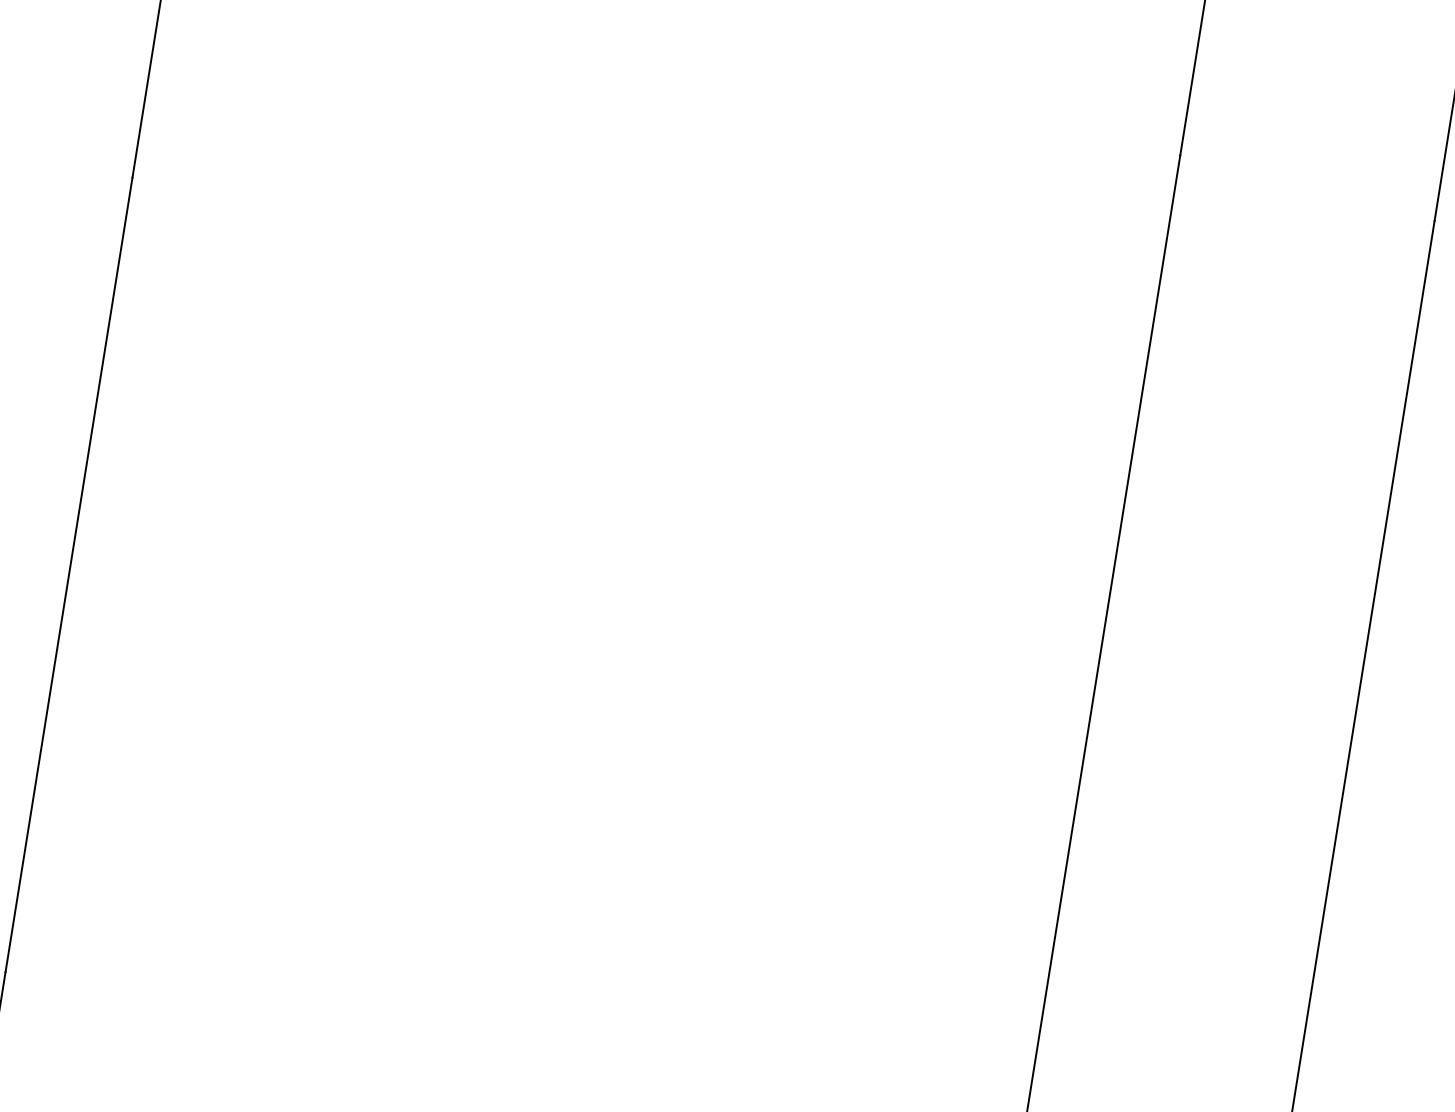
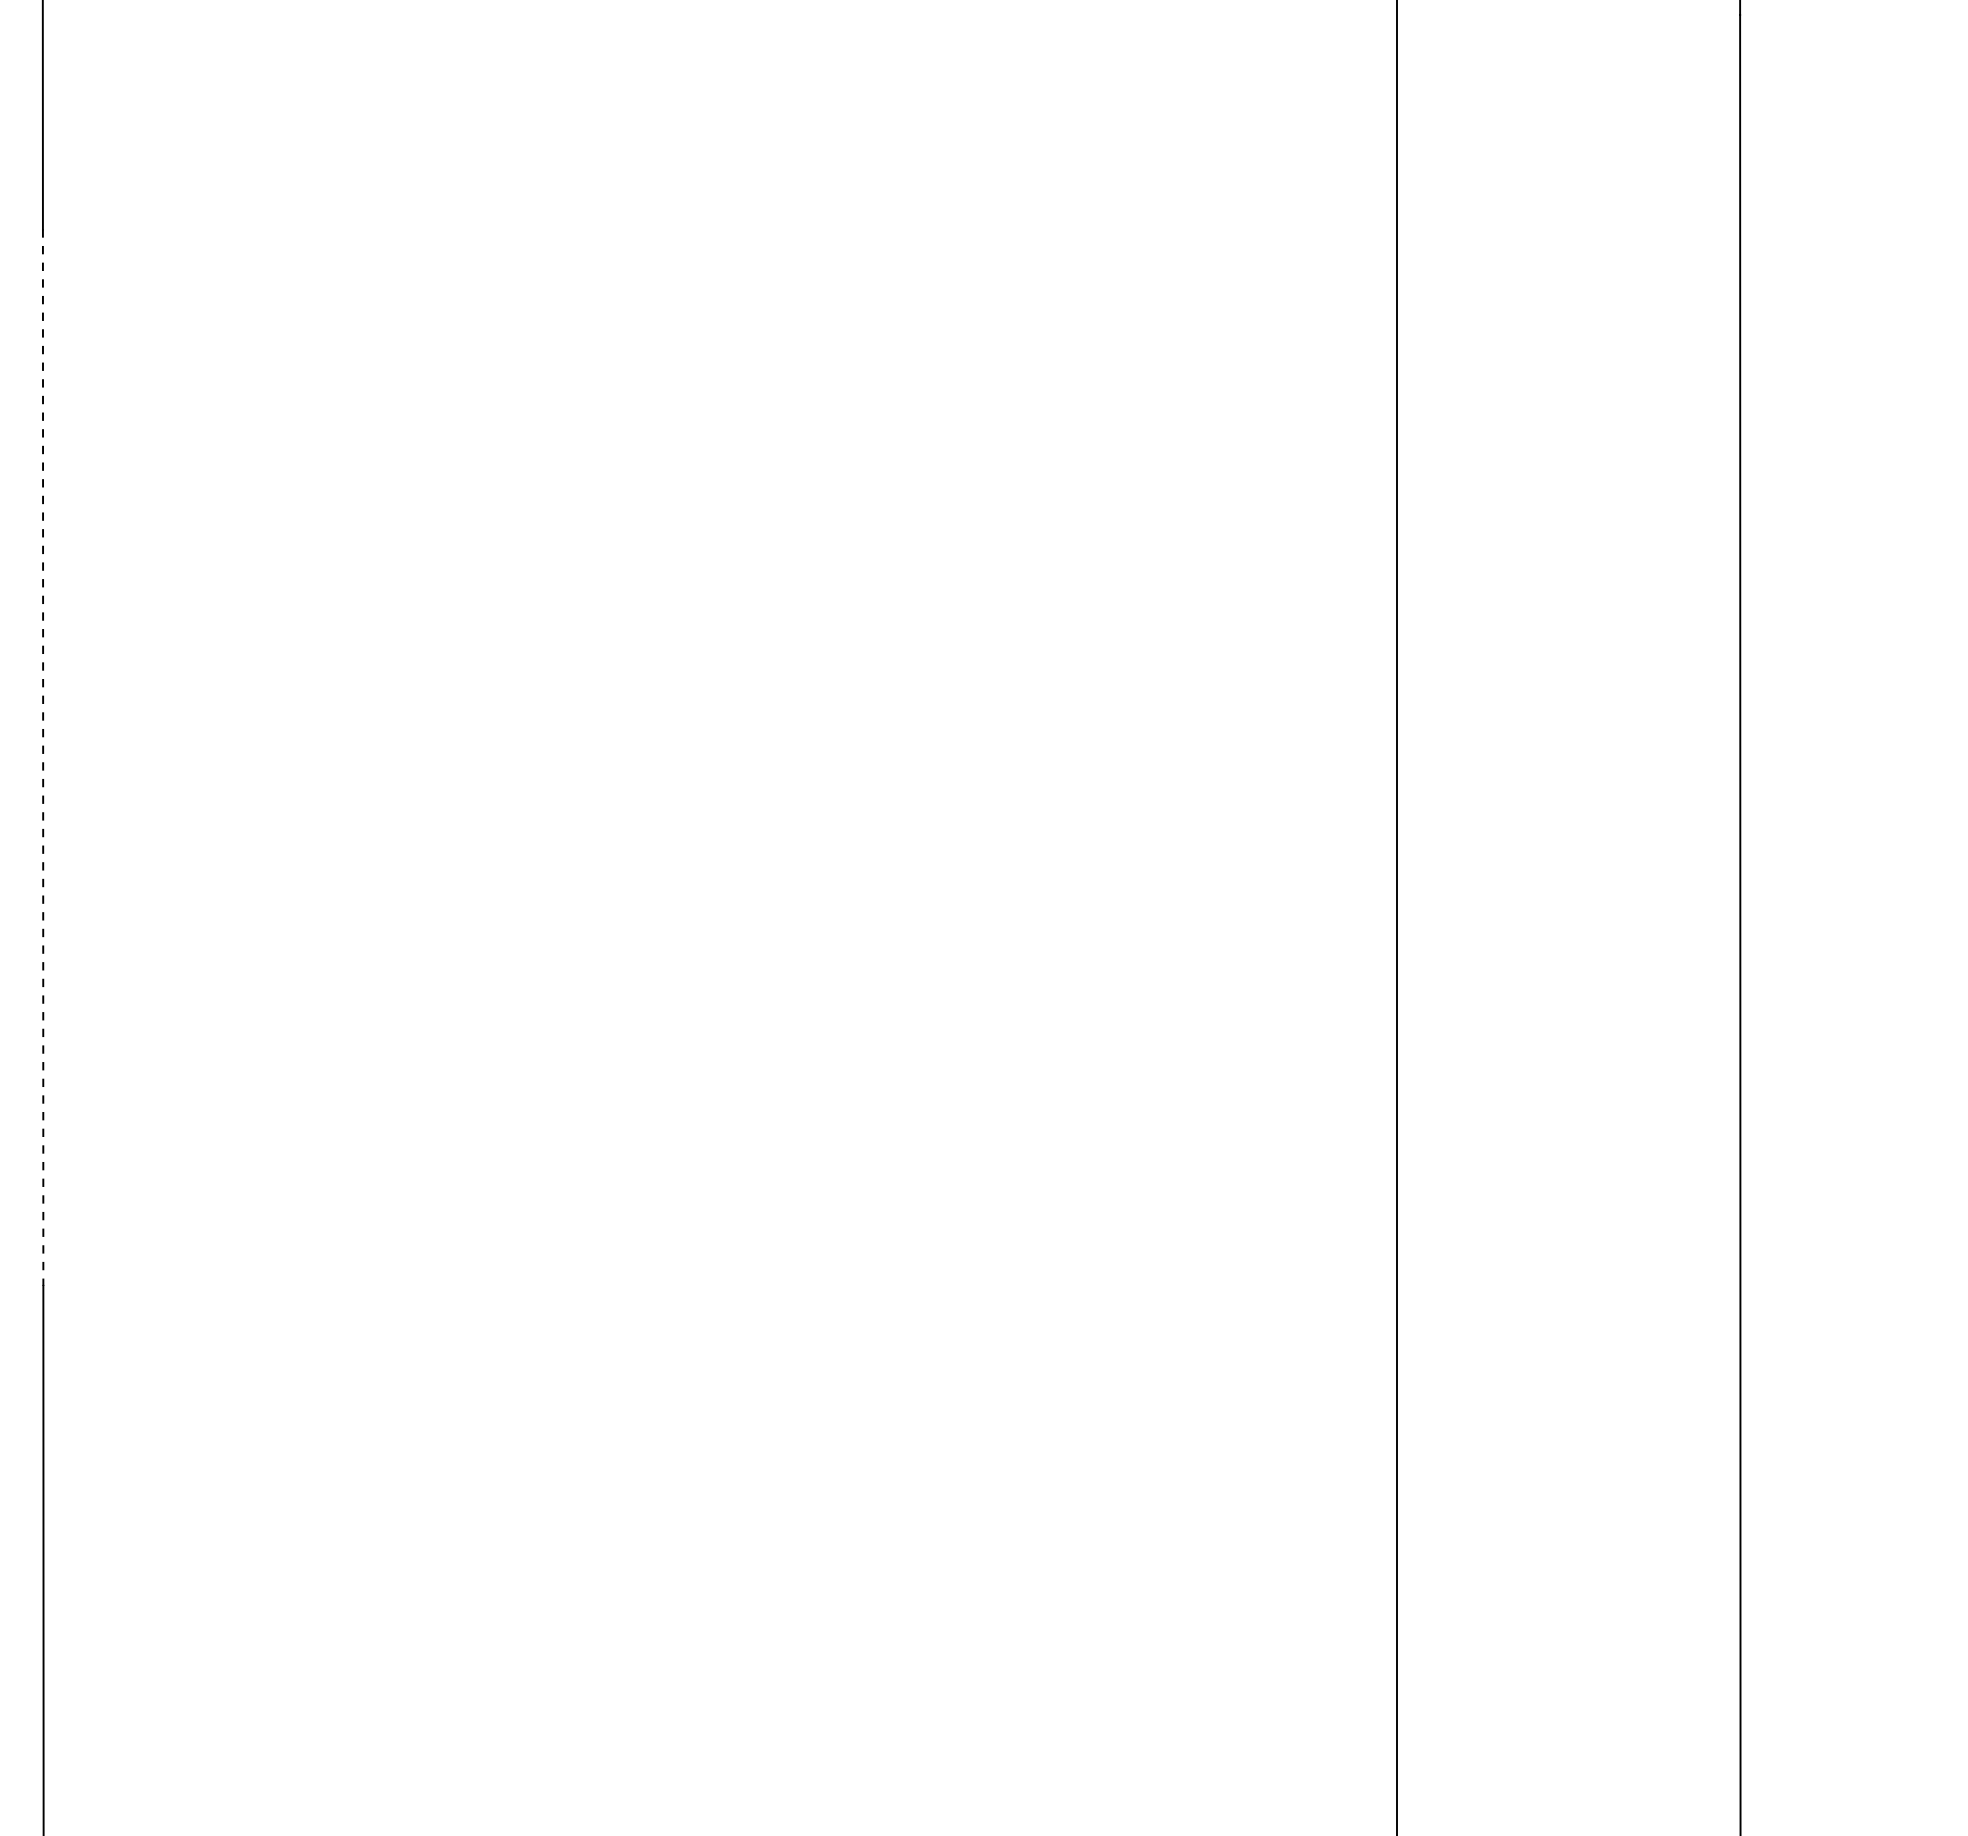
line: (69, 575) -> (43, 758), solid -> dashed

